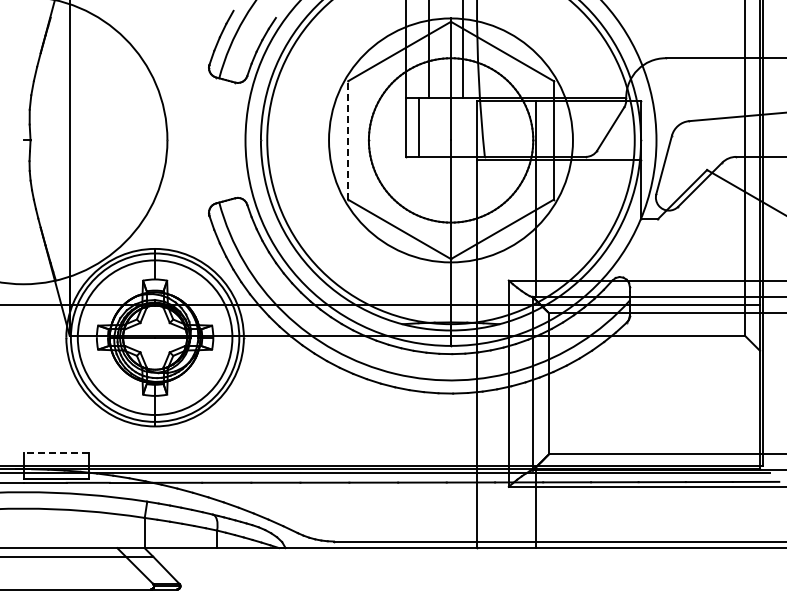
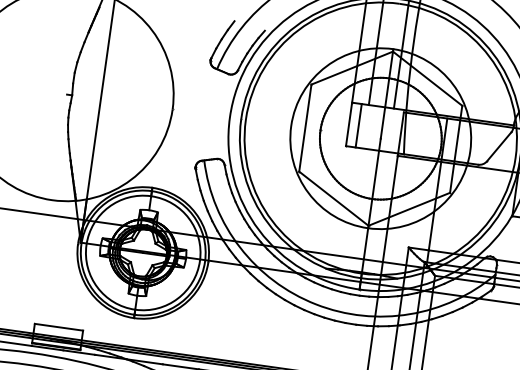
line: (348, 139) -> (305, 127), dashed -> solid
line: (56, 452) -> (59, 327), dashed -> solid

